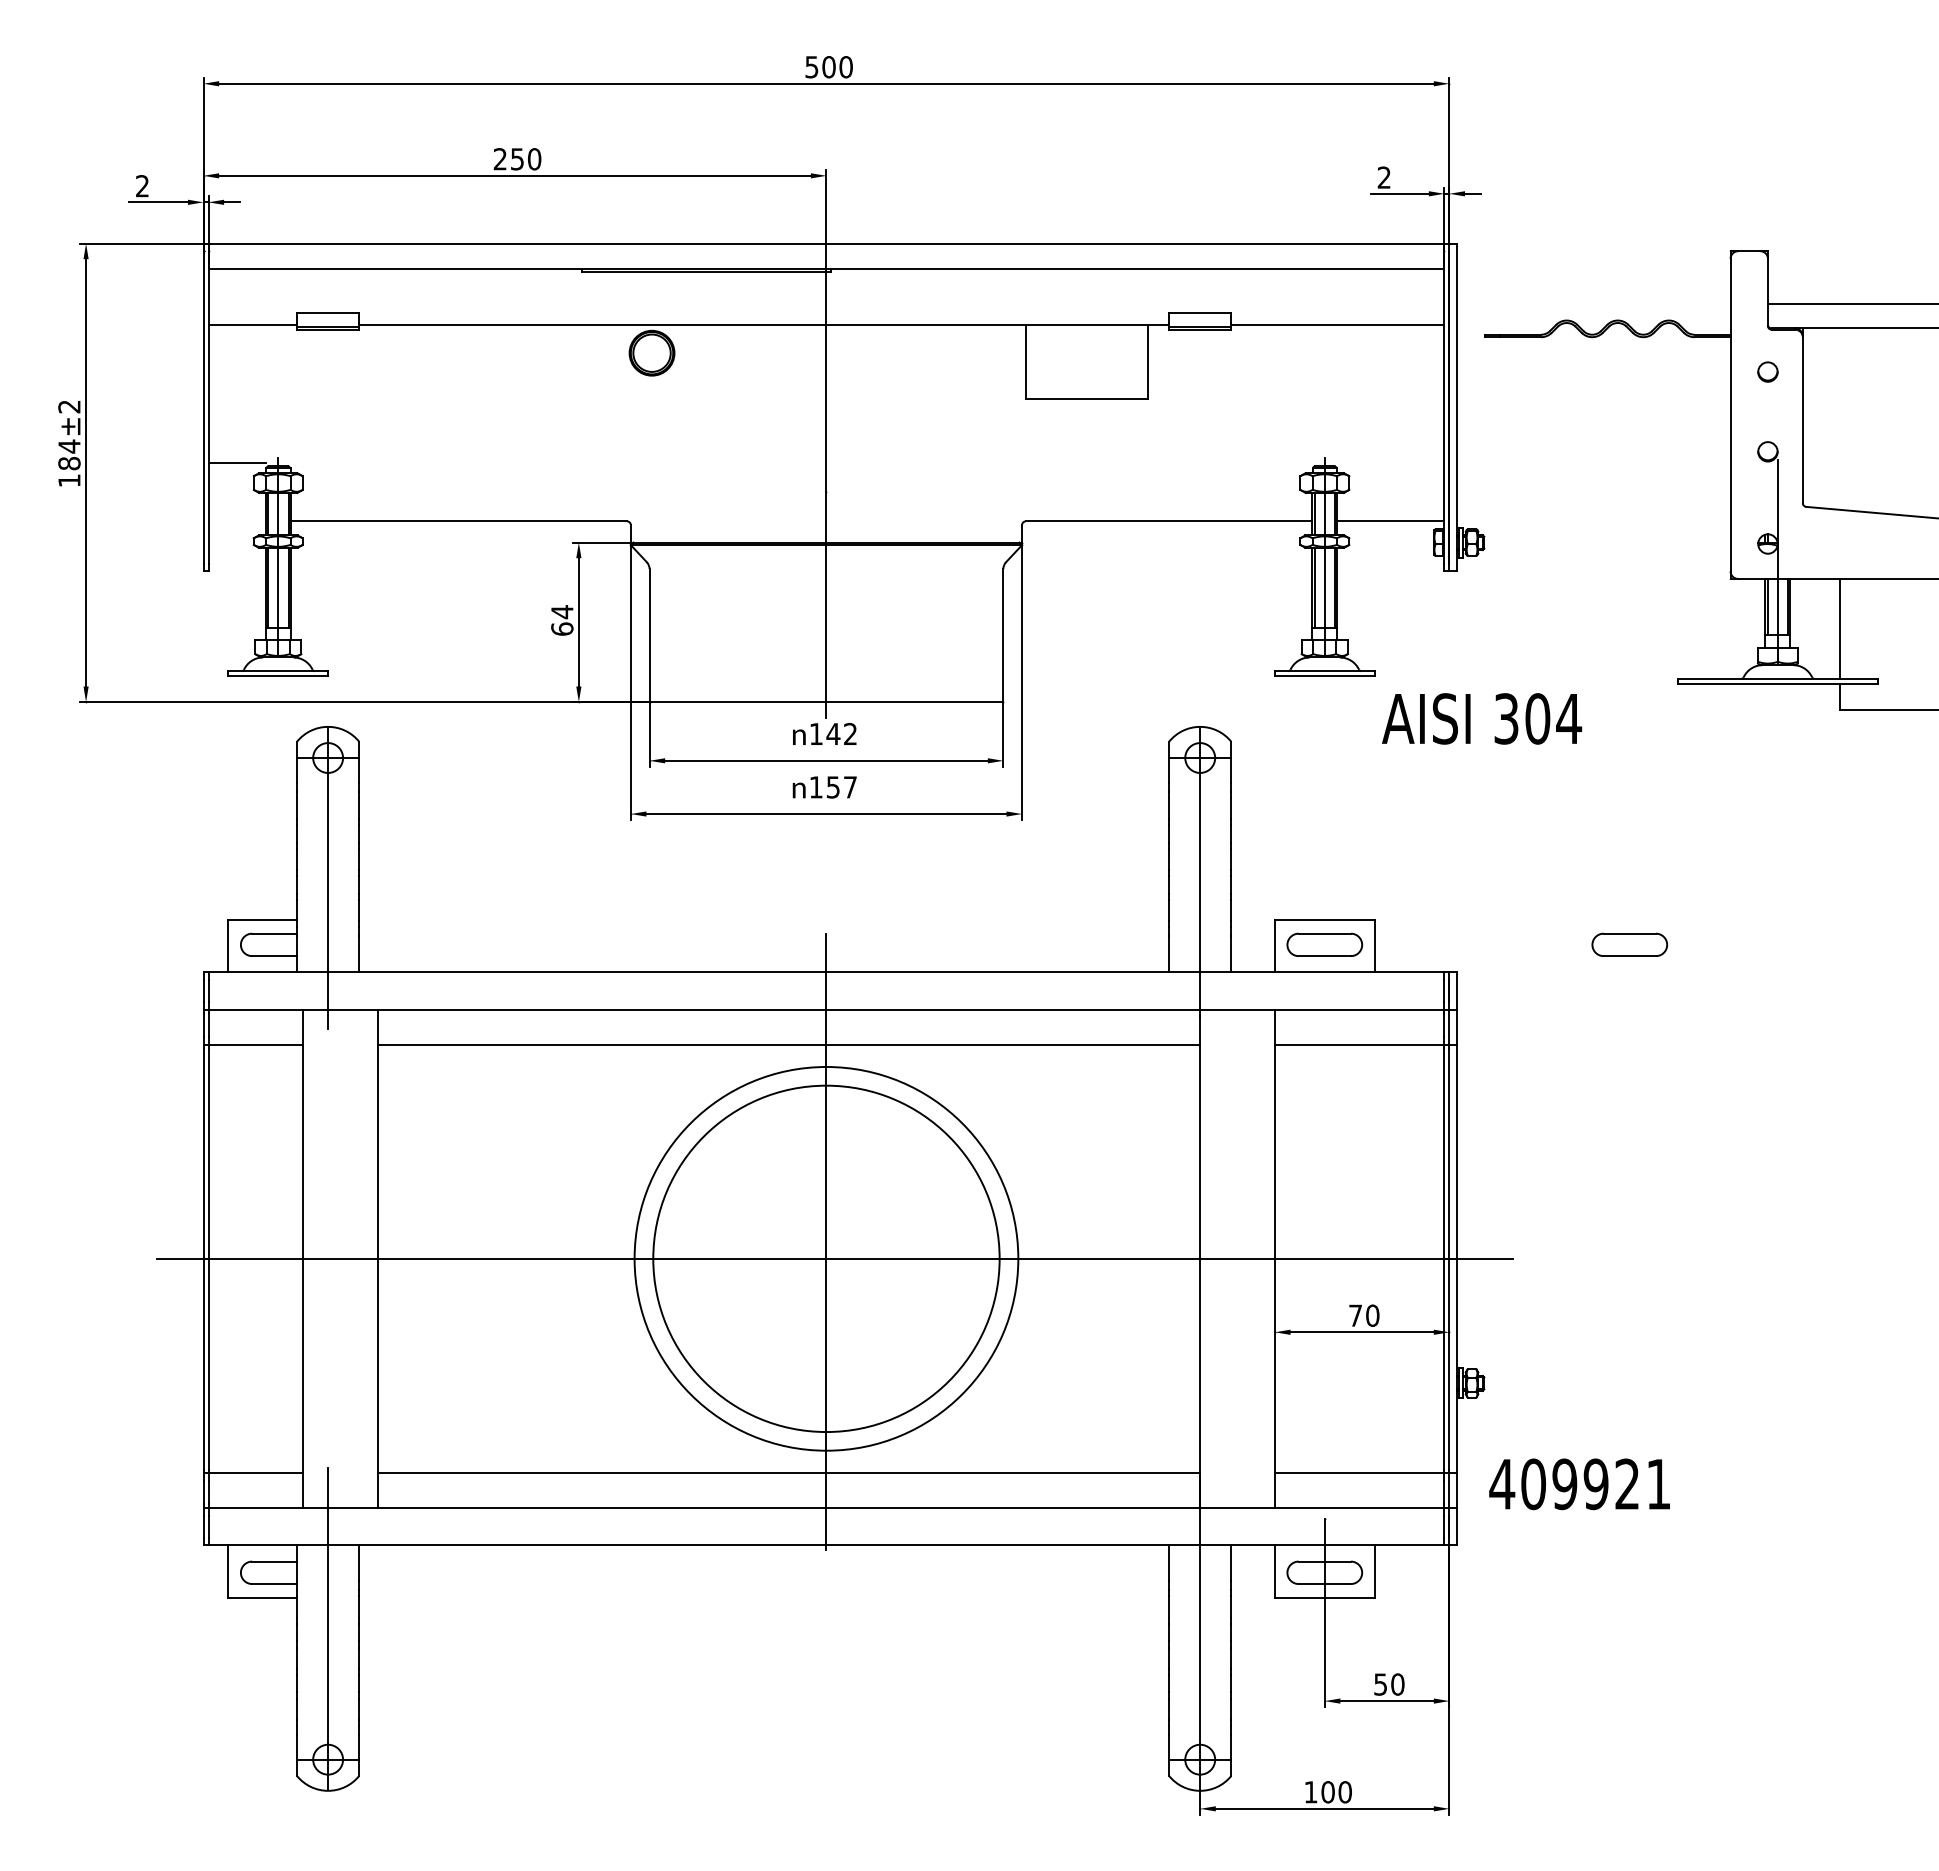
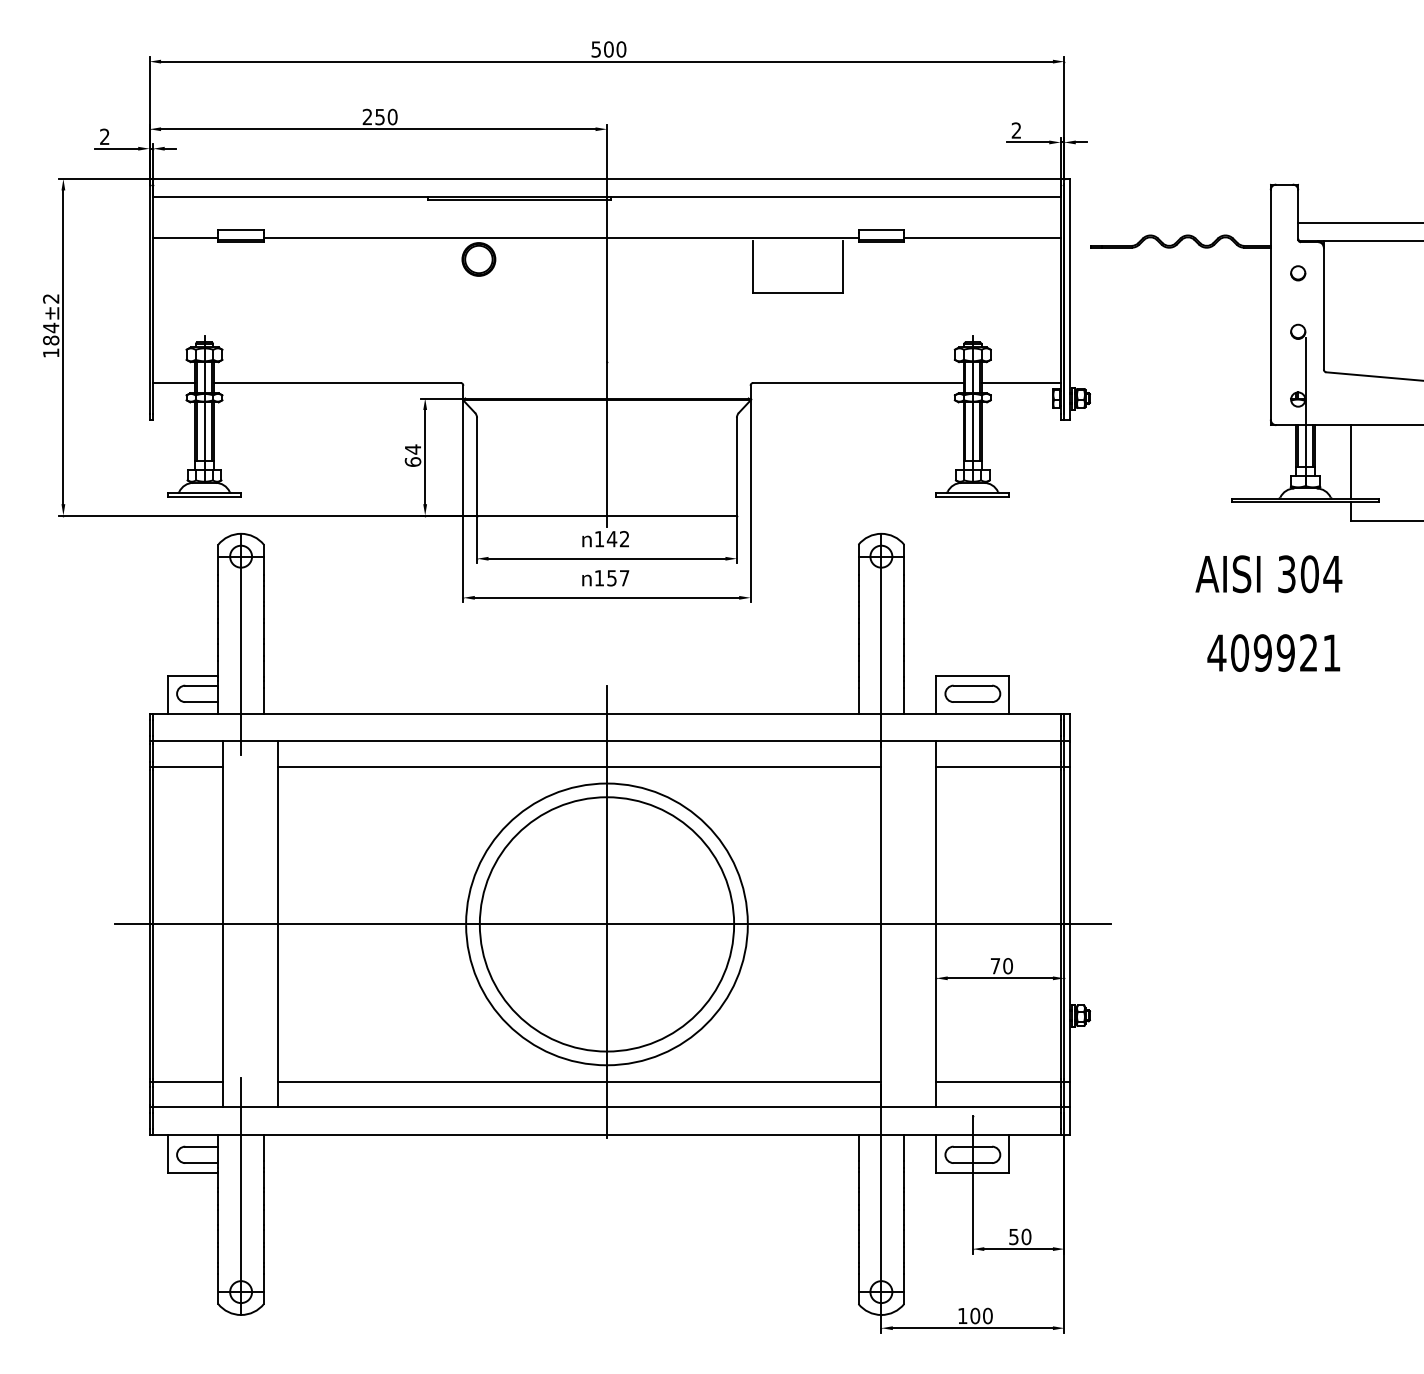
line: (236, 463) -> (173, 383), moved
text: (1482, 718) -> (1269, 573), moved
part: (1629, 944) -> (1196, 693), removed
text: (1579, 1484) -> (1273, 653), moved

